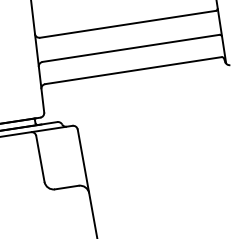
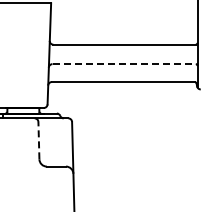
line: (131, 48) -> (124, 64), solid -> dashed
line: (39, 158) -> (38, 140), solid -> dashed

